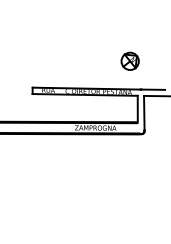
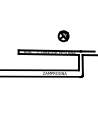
part: (129, 61) -> (63, 36), moved

